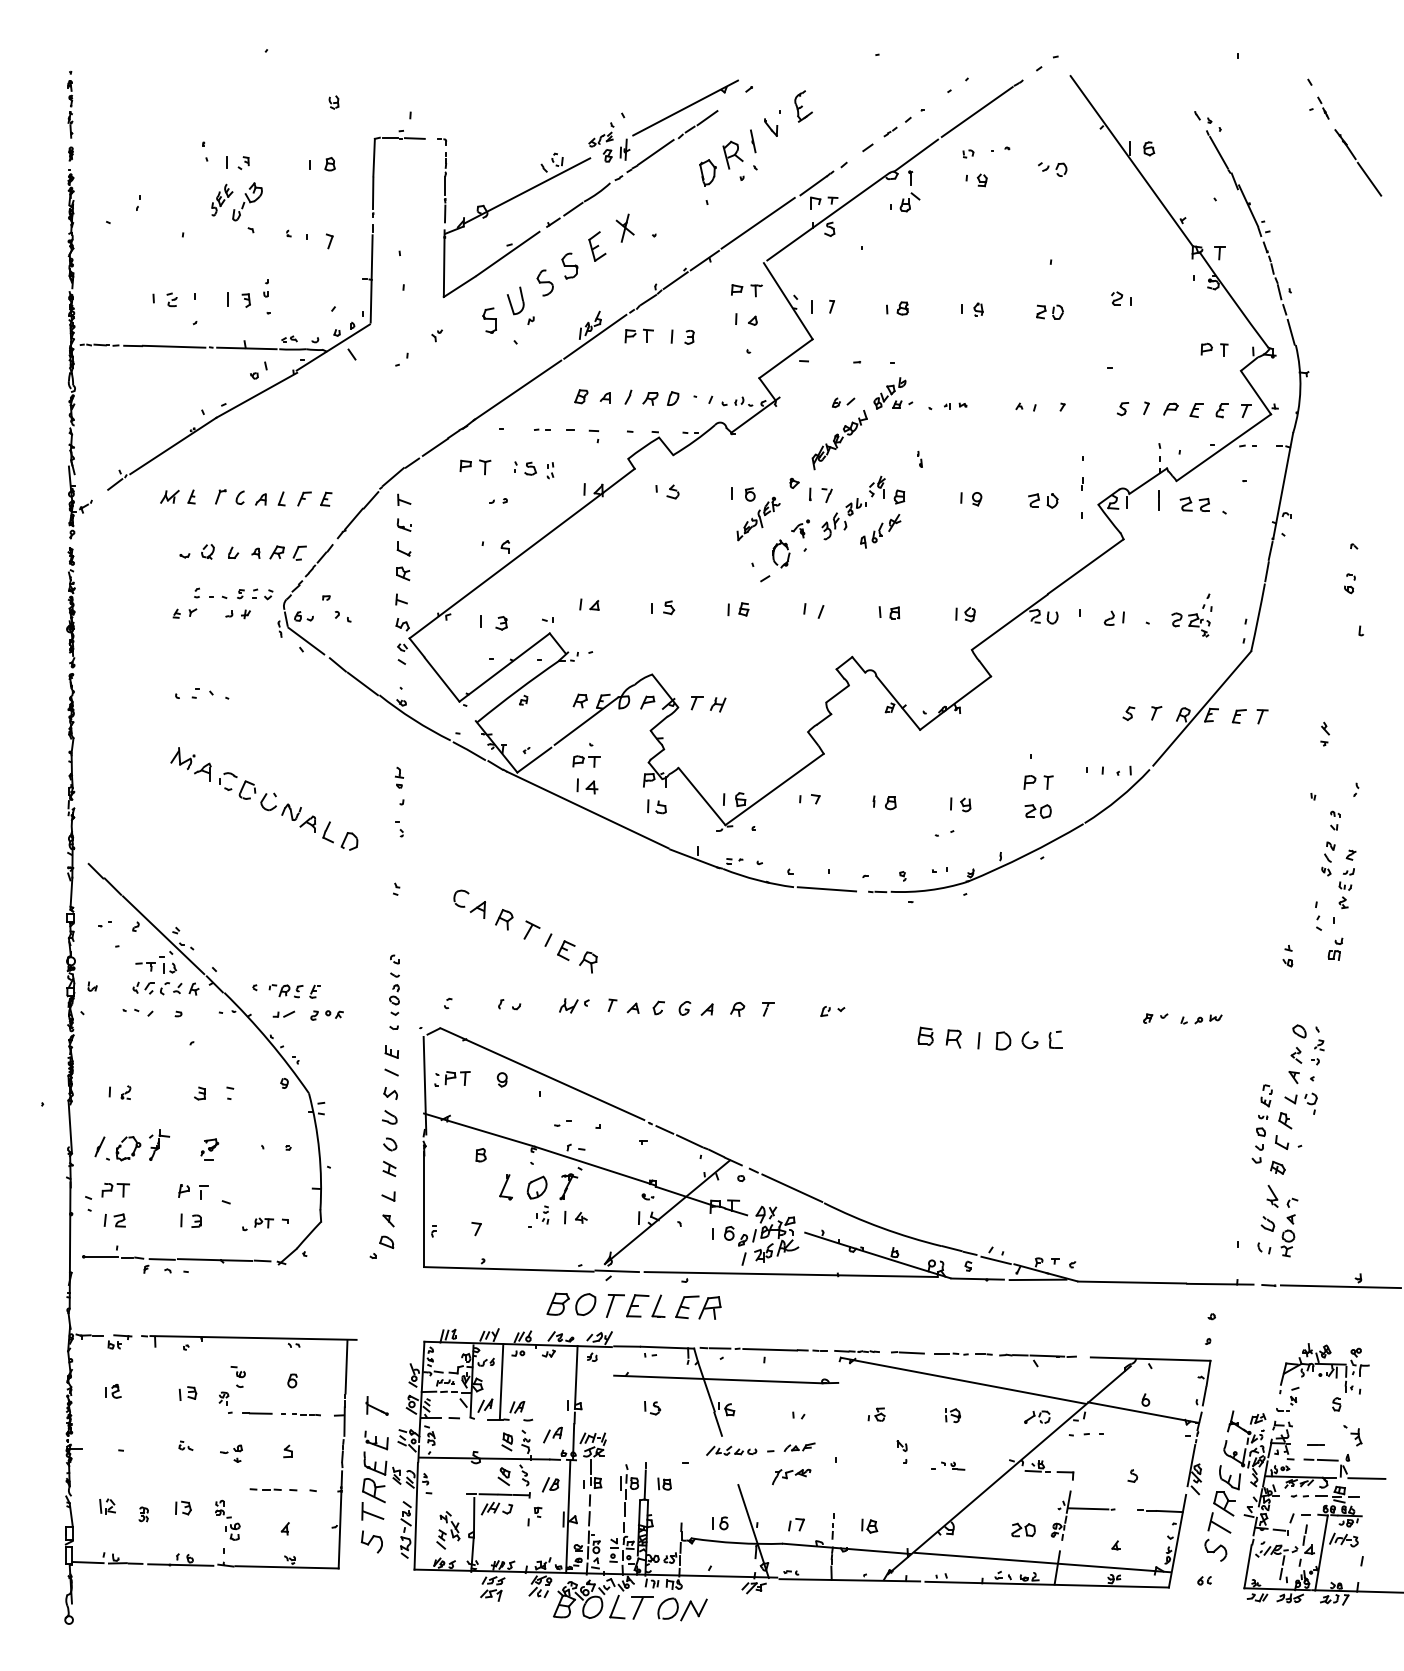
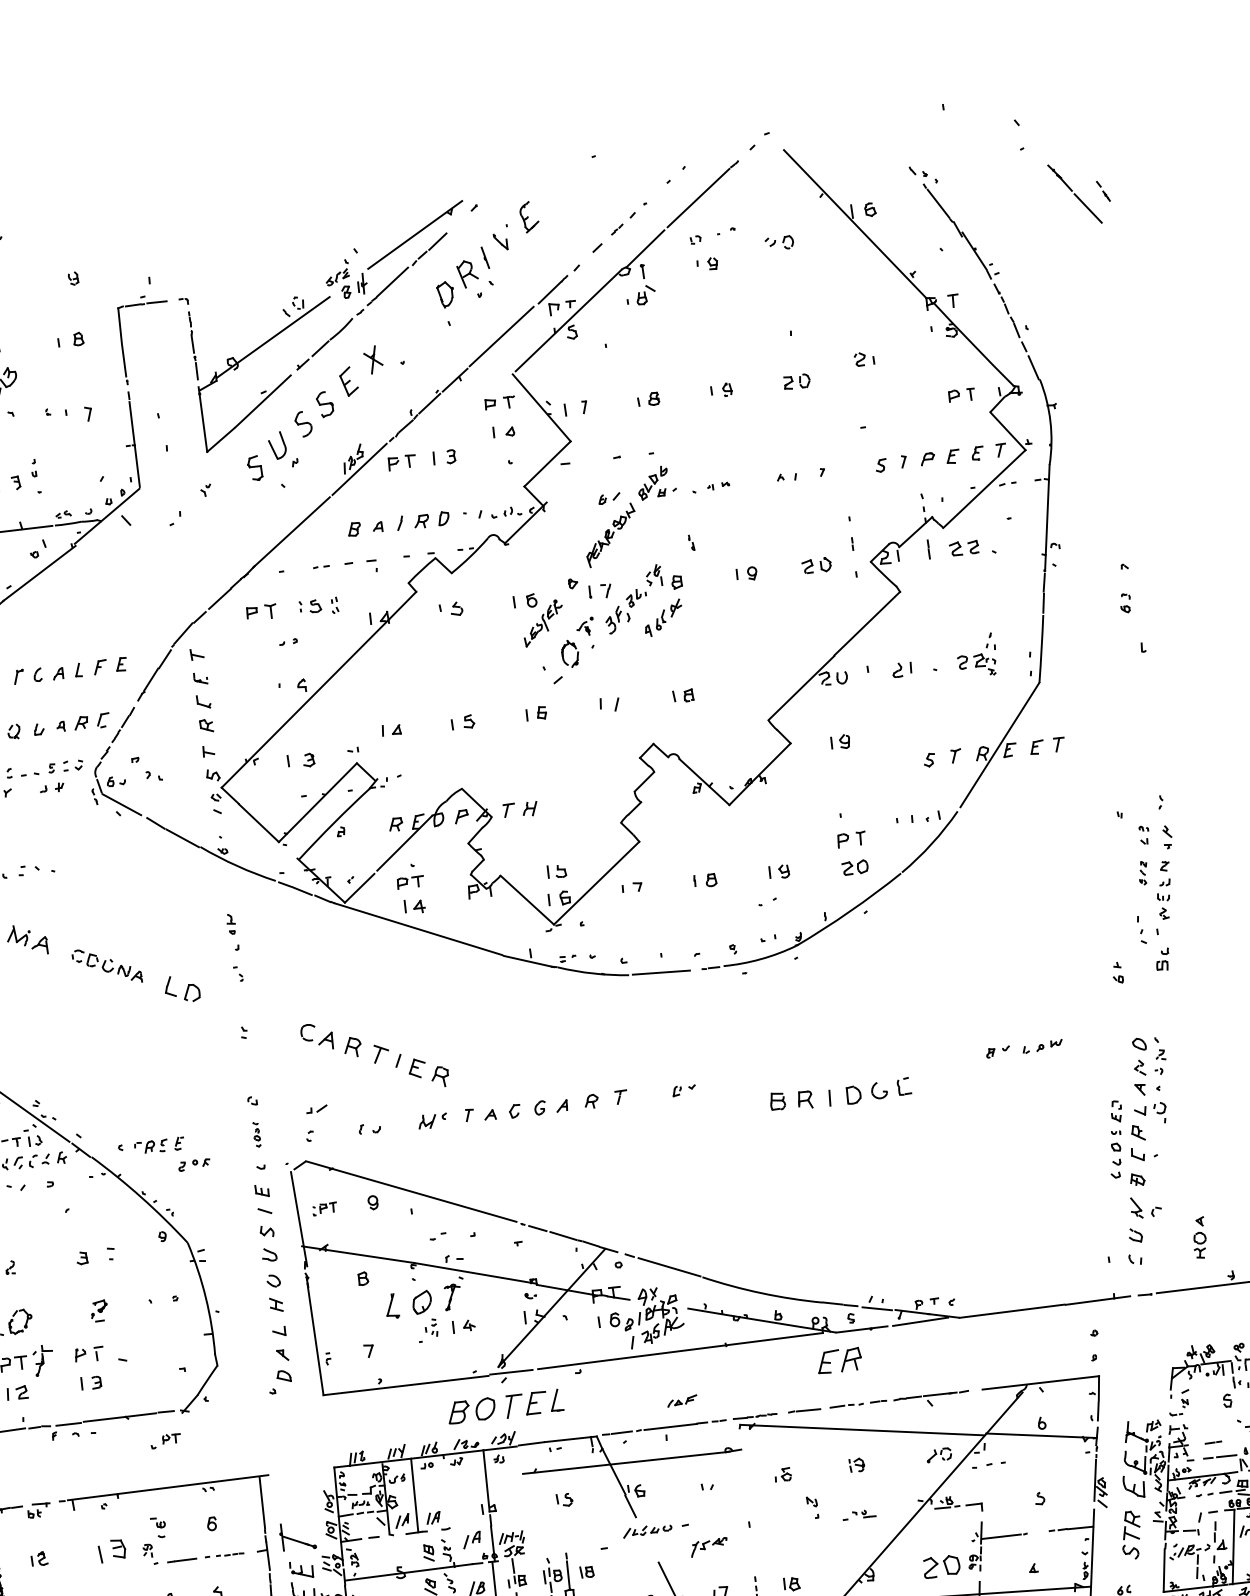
part: (1323, 107) -> (1103, 190), moved
part: (965, 614) -> (840, 742), moved
part: (1324, 733) -> (1166, 836), moved
part: (267, 802) -> (106, 966), size x0.7
part: (656, 806) -> (556, 871), moved
part: (1328, 858) -> (1143, 872), size x0.7
part: (394, 993) -> (256, 1134), size x0.6
part: (283, 1013) -> (316, 1108), moved
part: (452, 1078) -> (324, 1208), size x0.7
part: (159, 1144) -> (43, 1359), moved
part: (258, 1224) -> (166, 1441), moved
part: (1287, 1235) -> (1198, 1237), moved
part: (698, 1307) -> (839, 1360), moved
part: (187, 1393) -> (111, 1550), size x1.6
part: (376, 1405) -> (296, 1536), size x1.6
part: (799, 1446) -> (681, 1400), moved
part: (1219, 1526) -> (1130, 1535), size x0.7
part: (1023, 1529) -> (941, 1565), size x1.6

